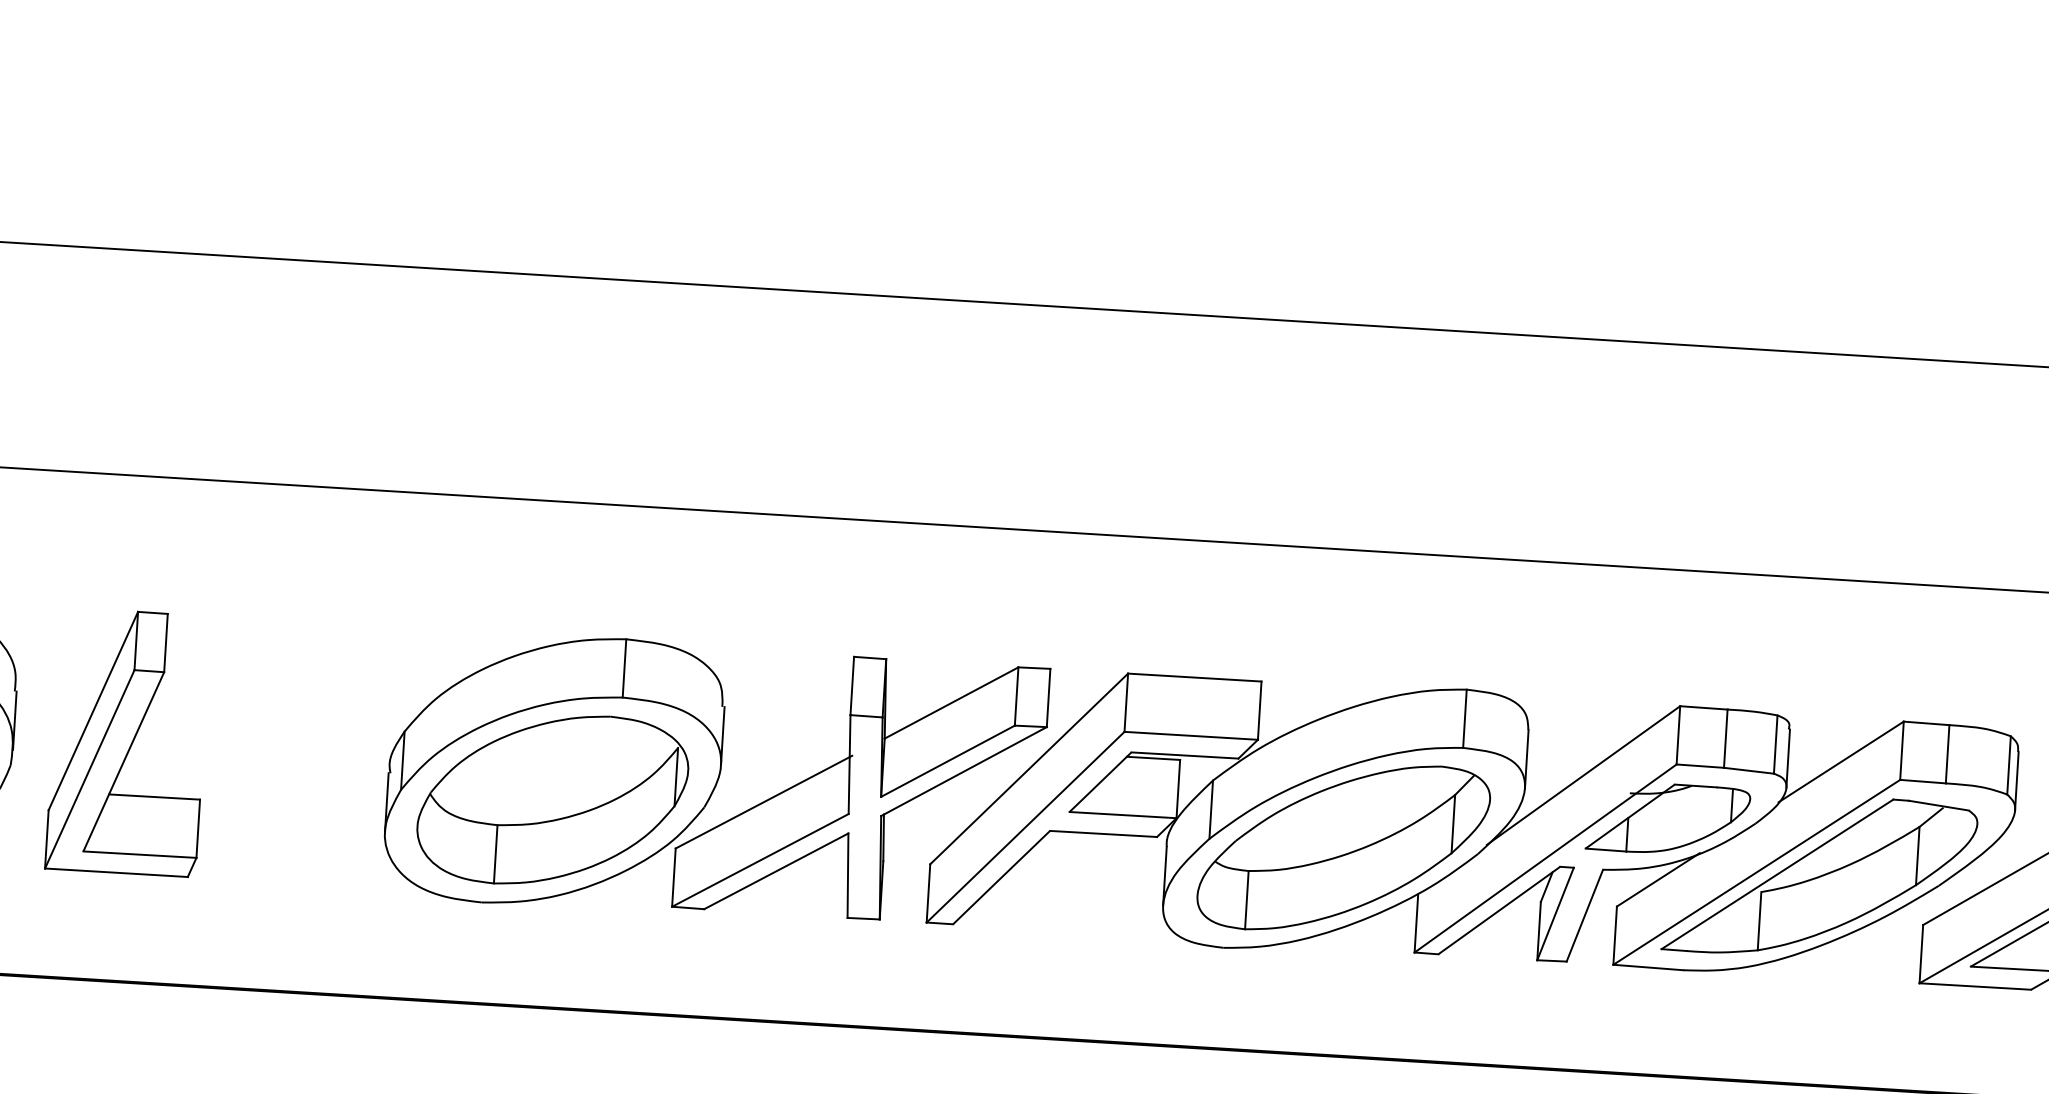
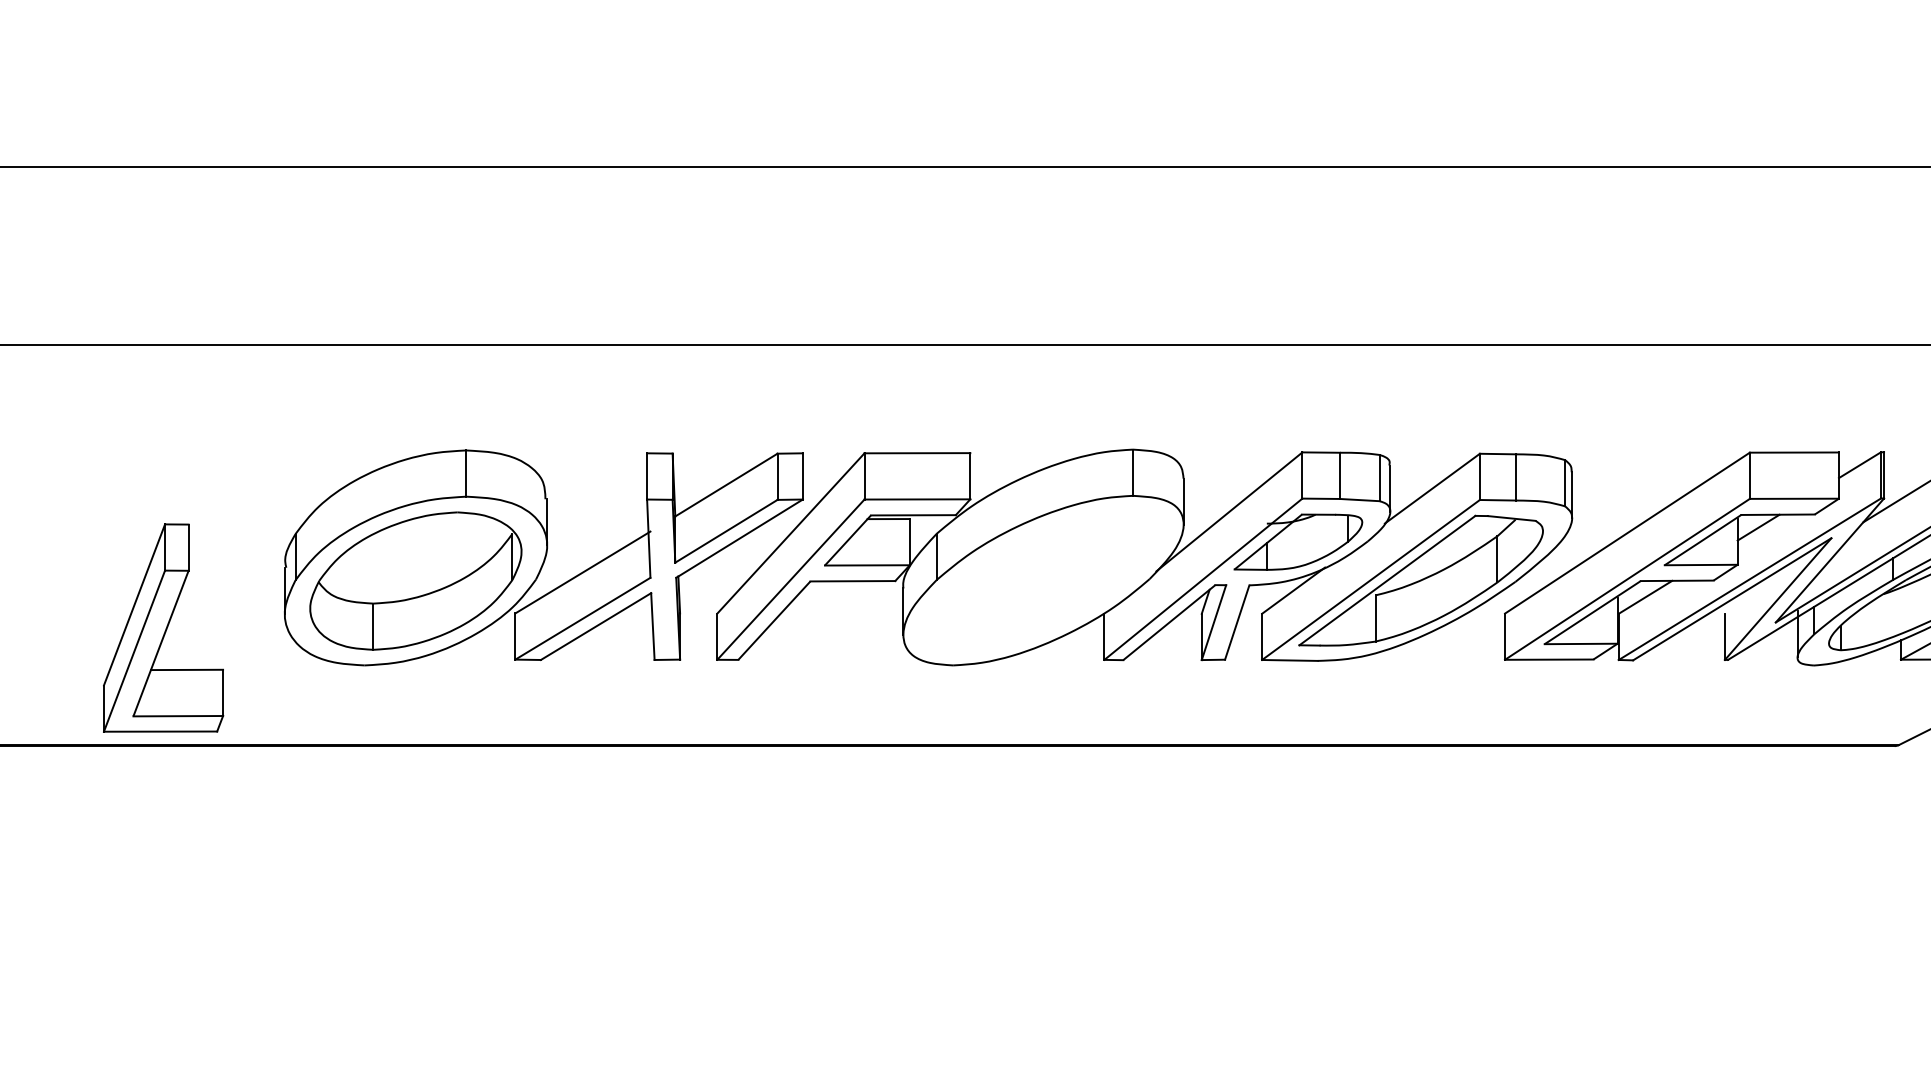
part: (128, 741) -> (163, 627), moved
part: (1343, 847) -> (1043, 580), removed

